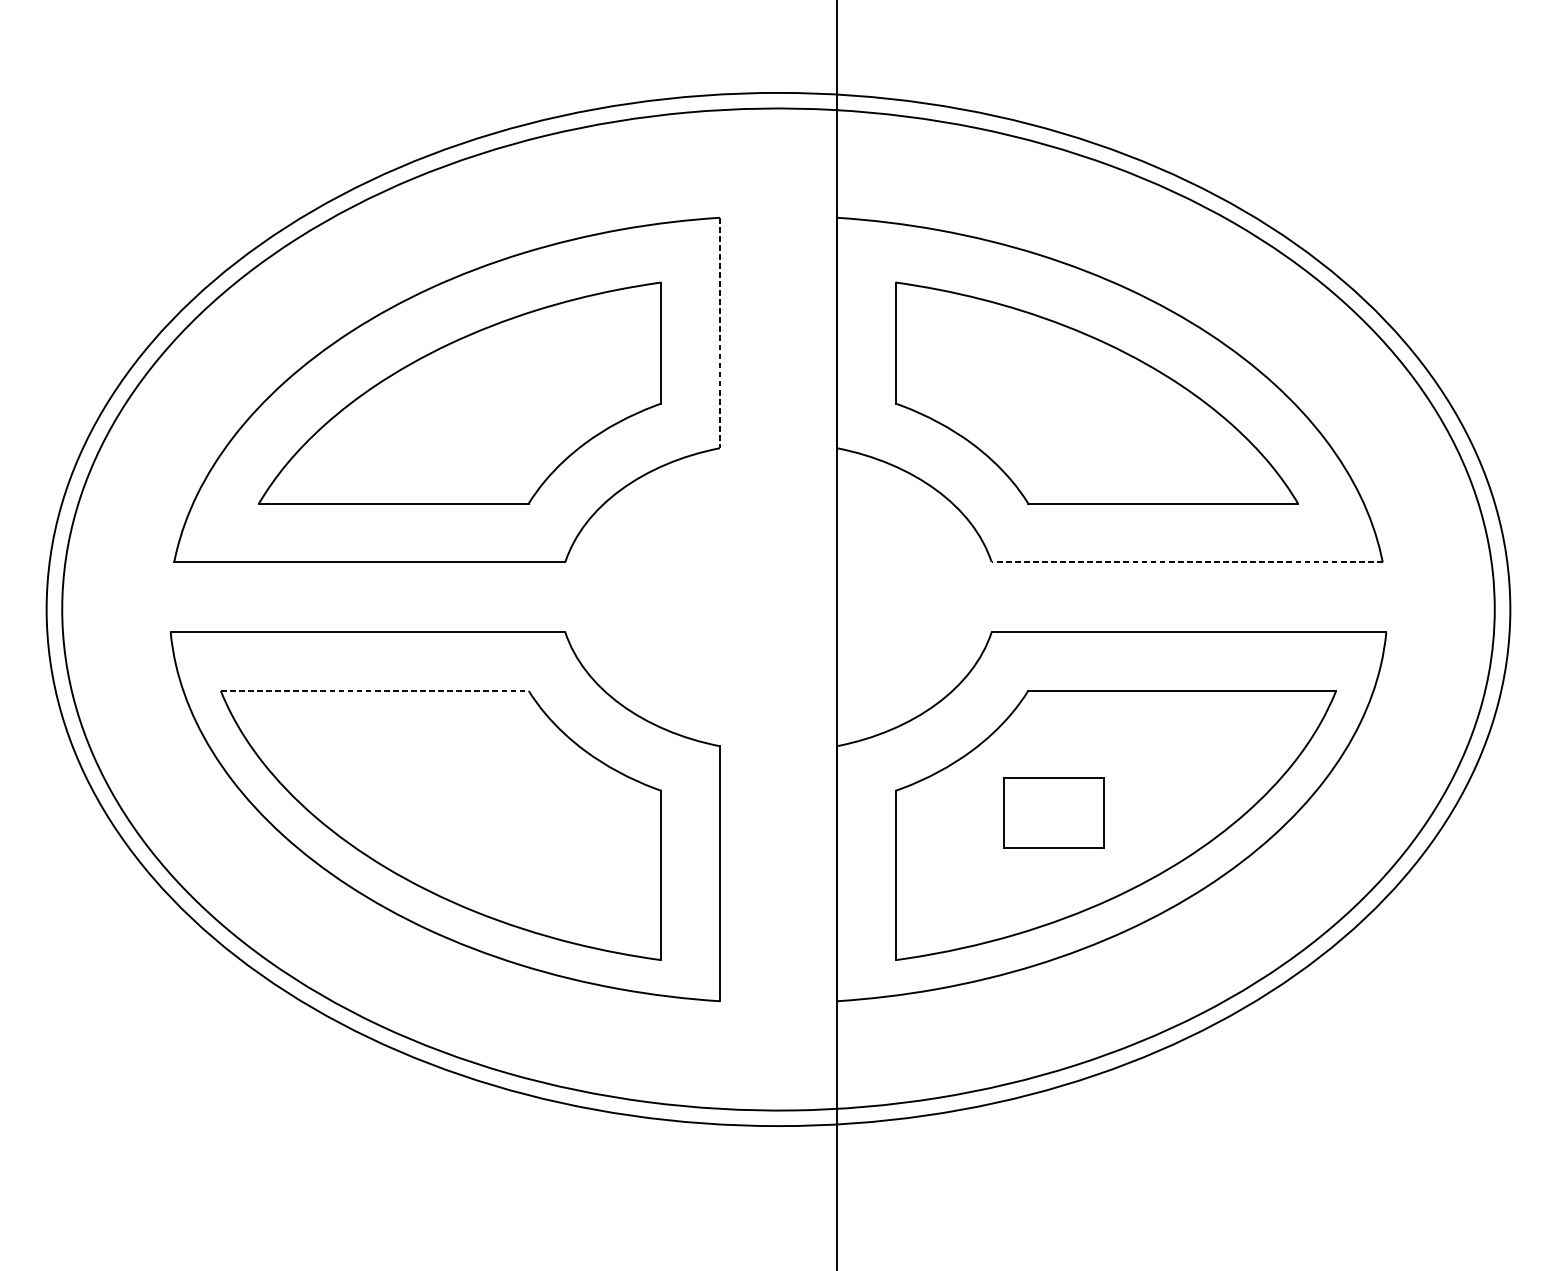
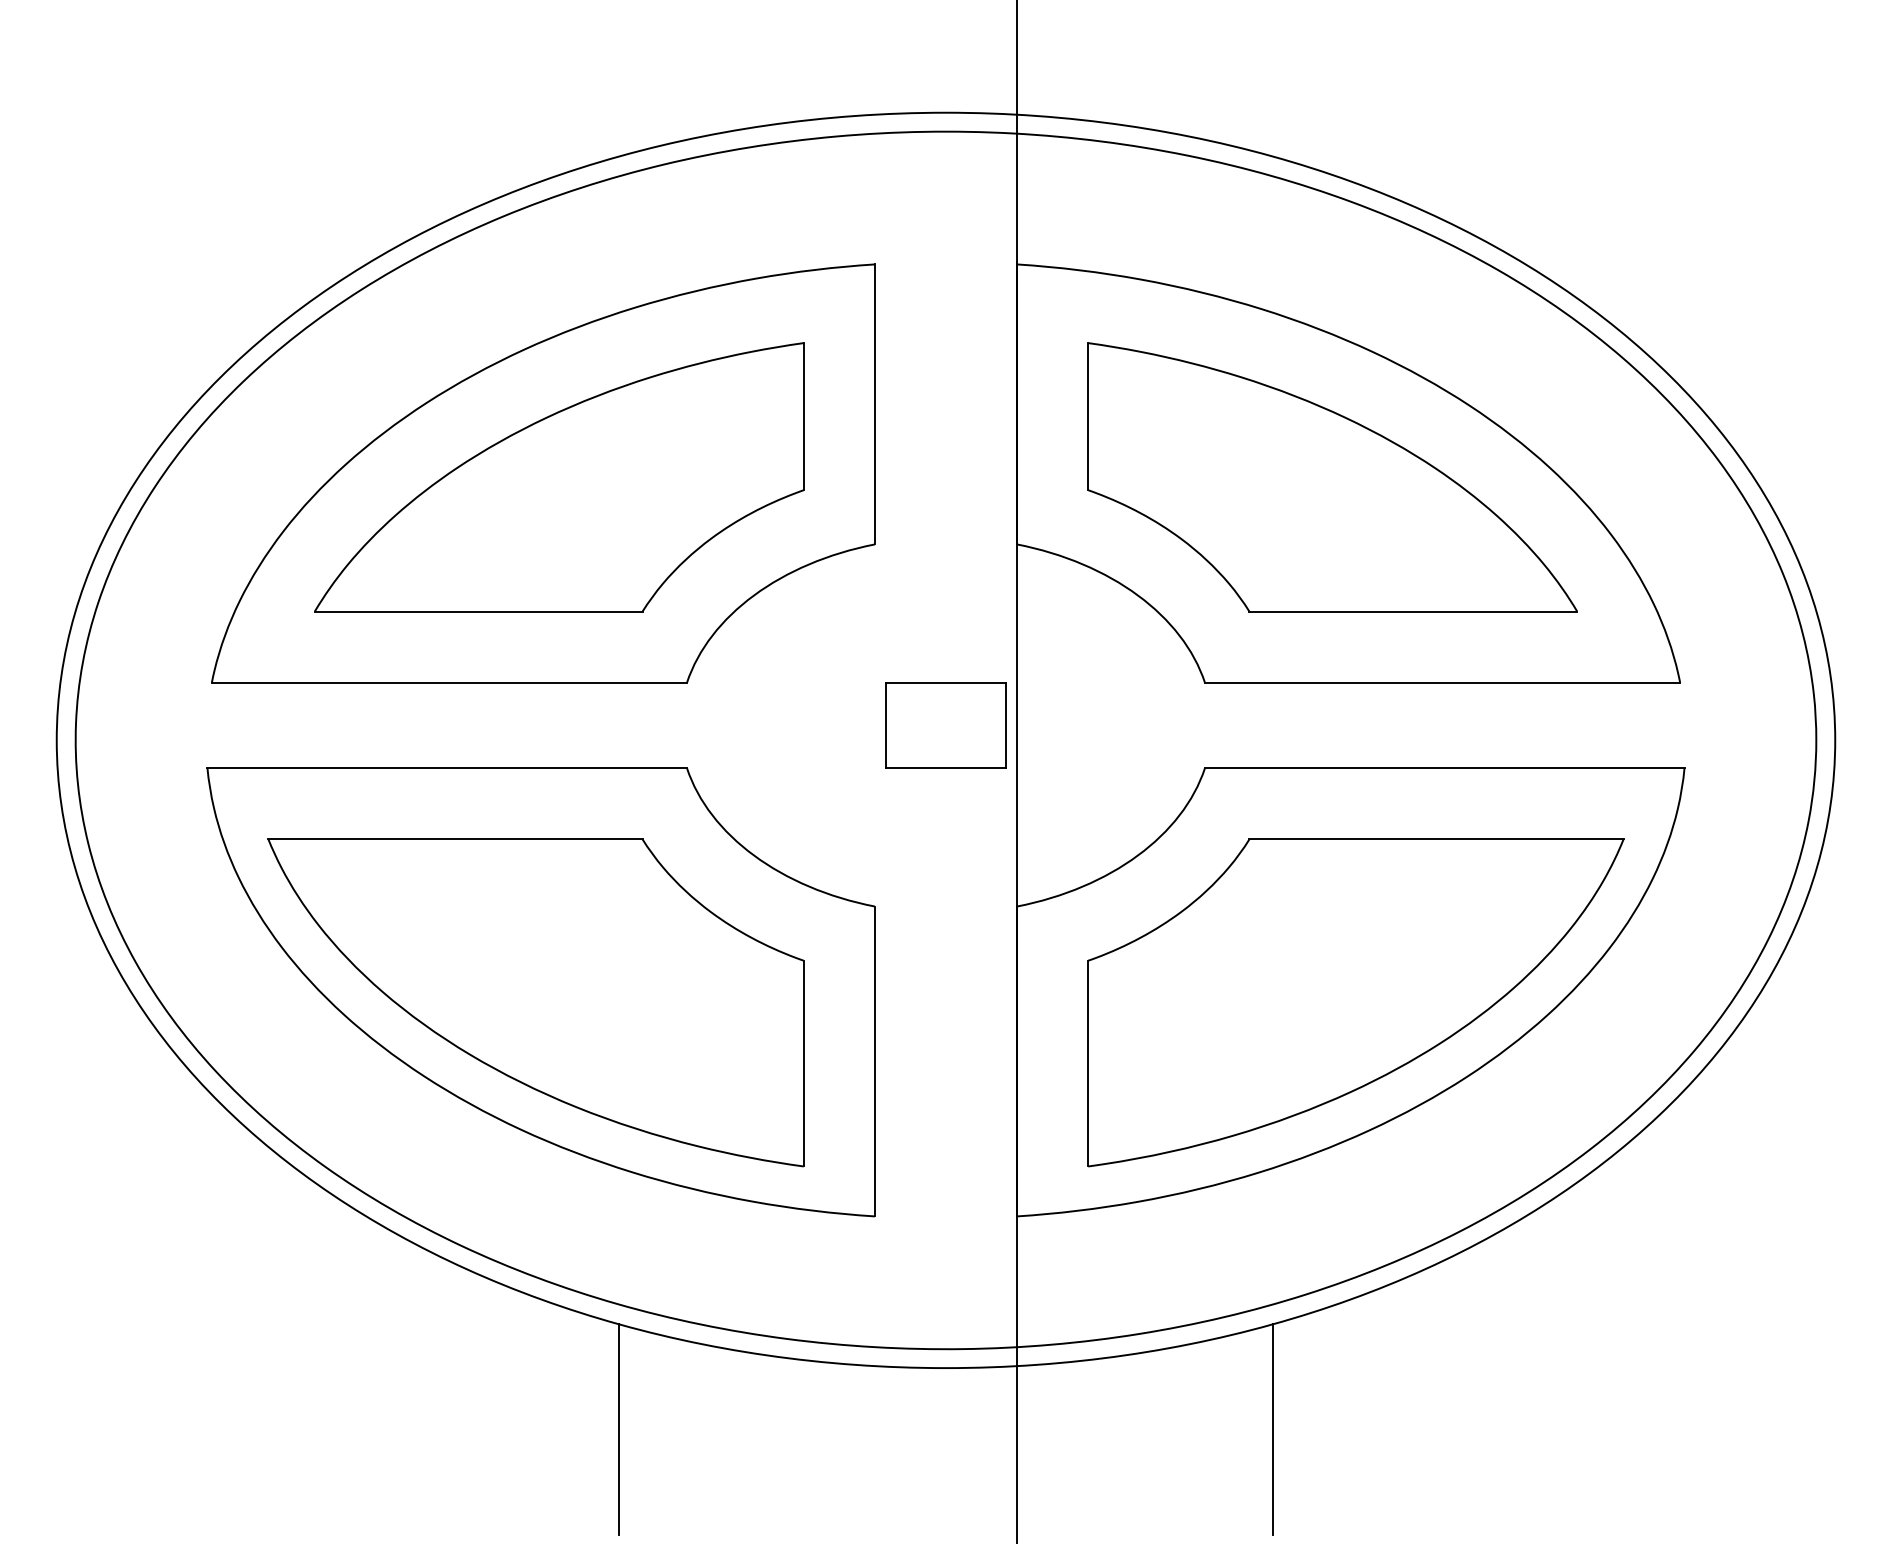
line: (719, 333) -> (874, 404), dashed -> solid
line: (1187, 561) -> (1442, 682), dashed -> solid
line: (375, 691) -> (456, 839), dashed -> solid
part: (1053, 812) -> (945, 725), moved
line: (508, 1176) -> (618, 1429), added
line: (1048, 1176) -> (1273, 1429), added

